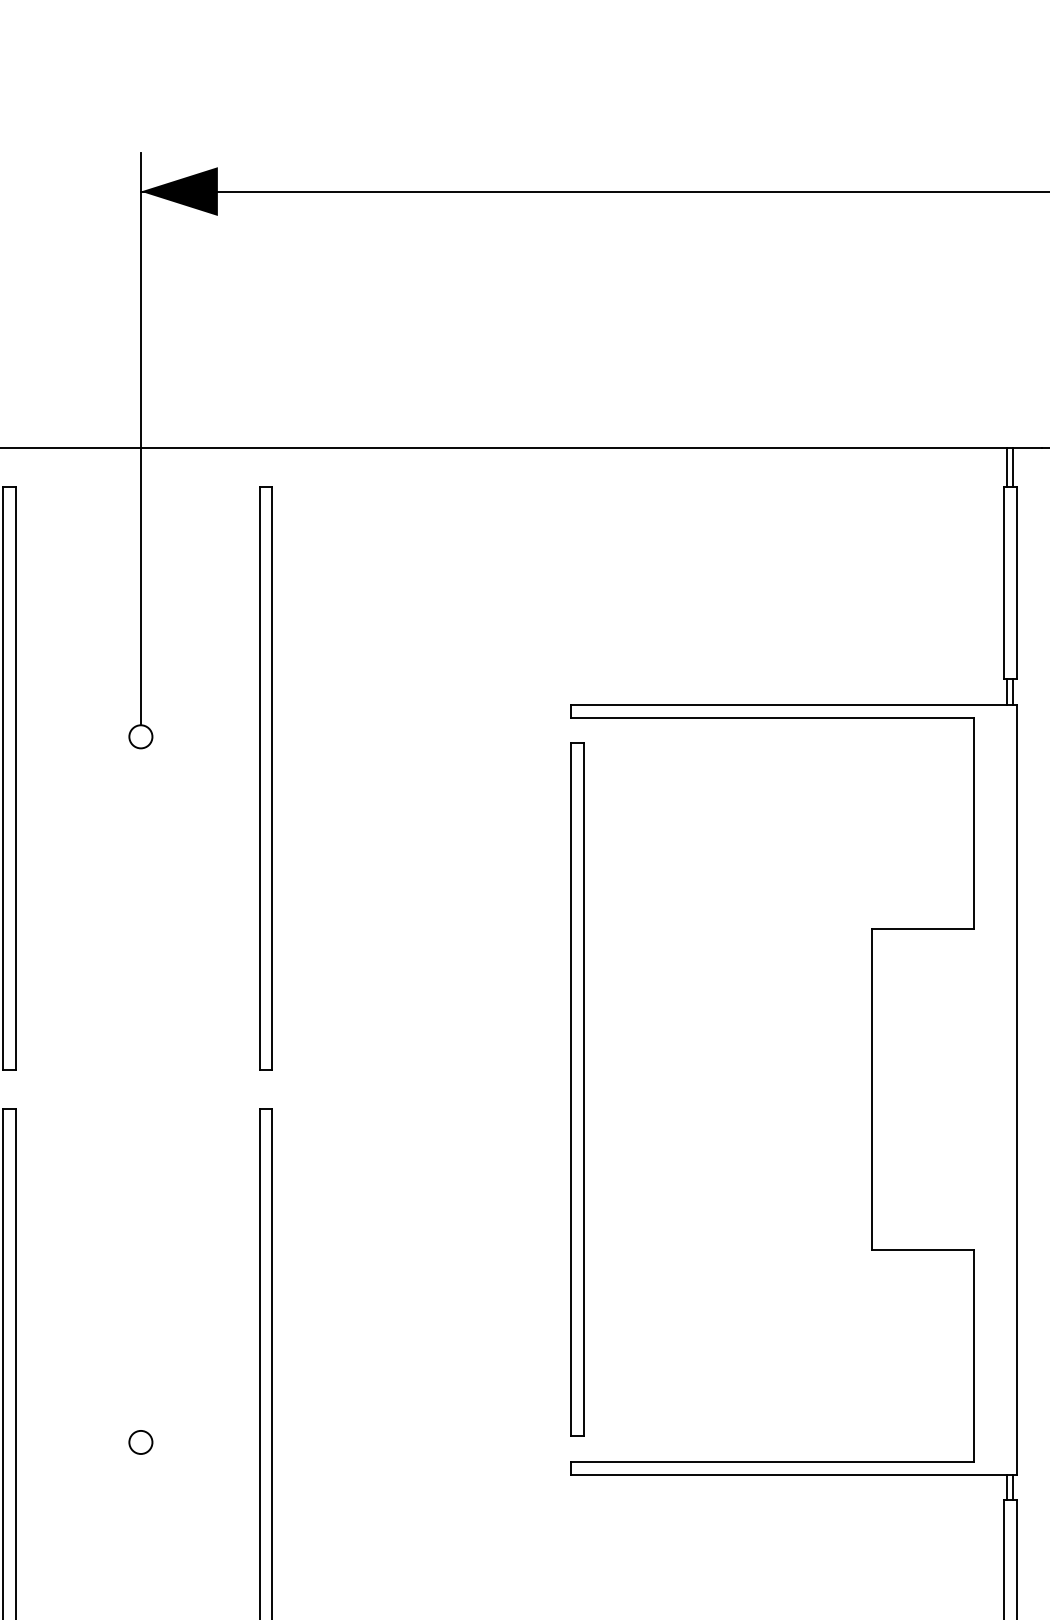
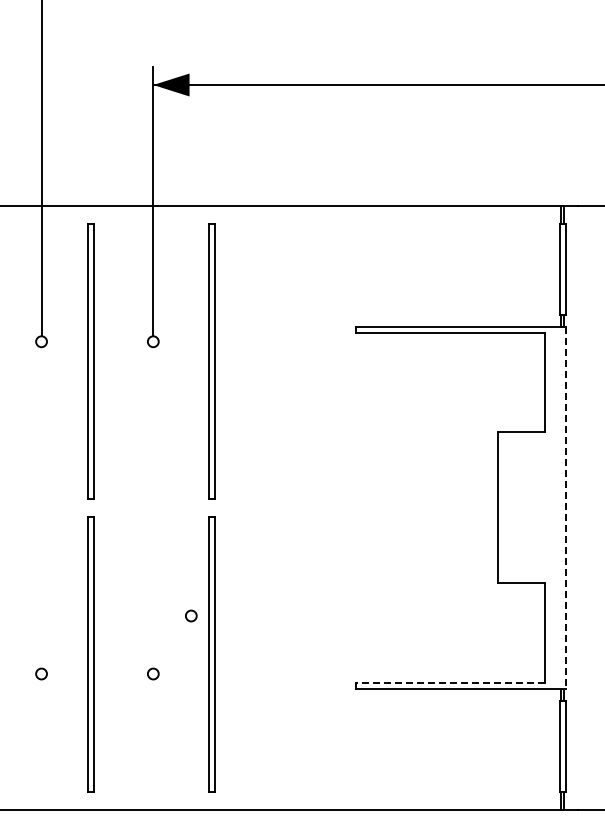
part: (576, 1088) -> (358, 507), removed
line: (1016, 1090) -> (565, 508), solid -> dashed
circle: (221, 1318) -> (191, 615), added
line: (772, 1462) -> (450, 683), solid -> dashed

